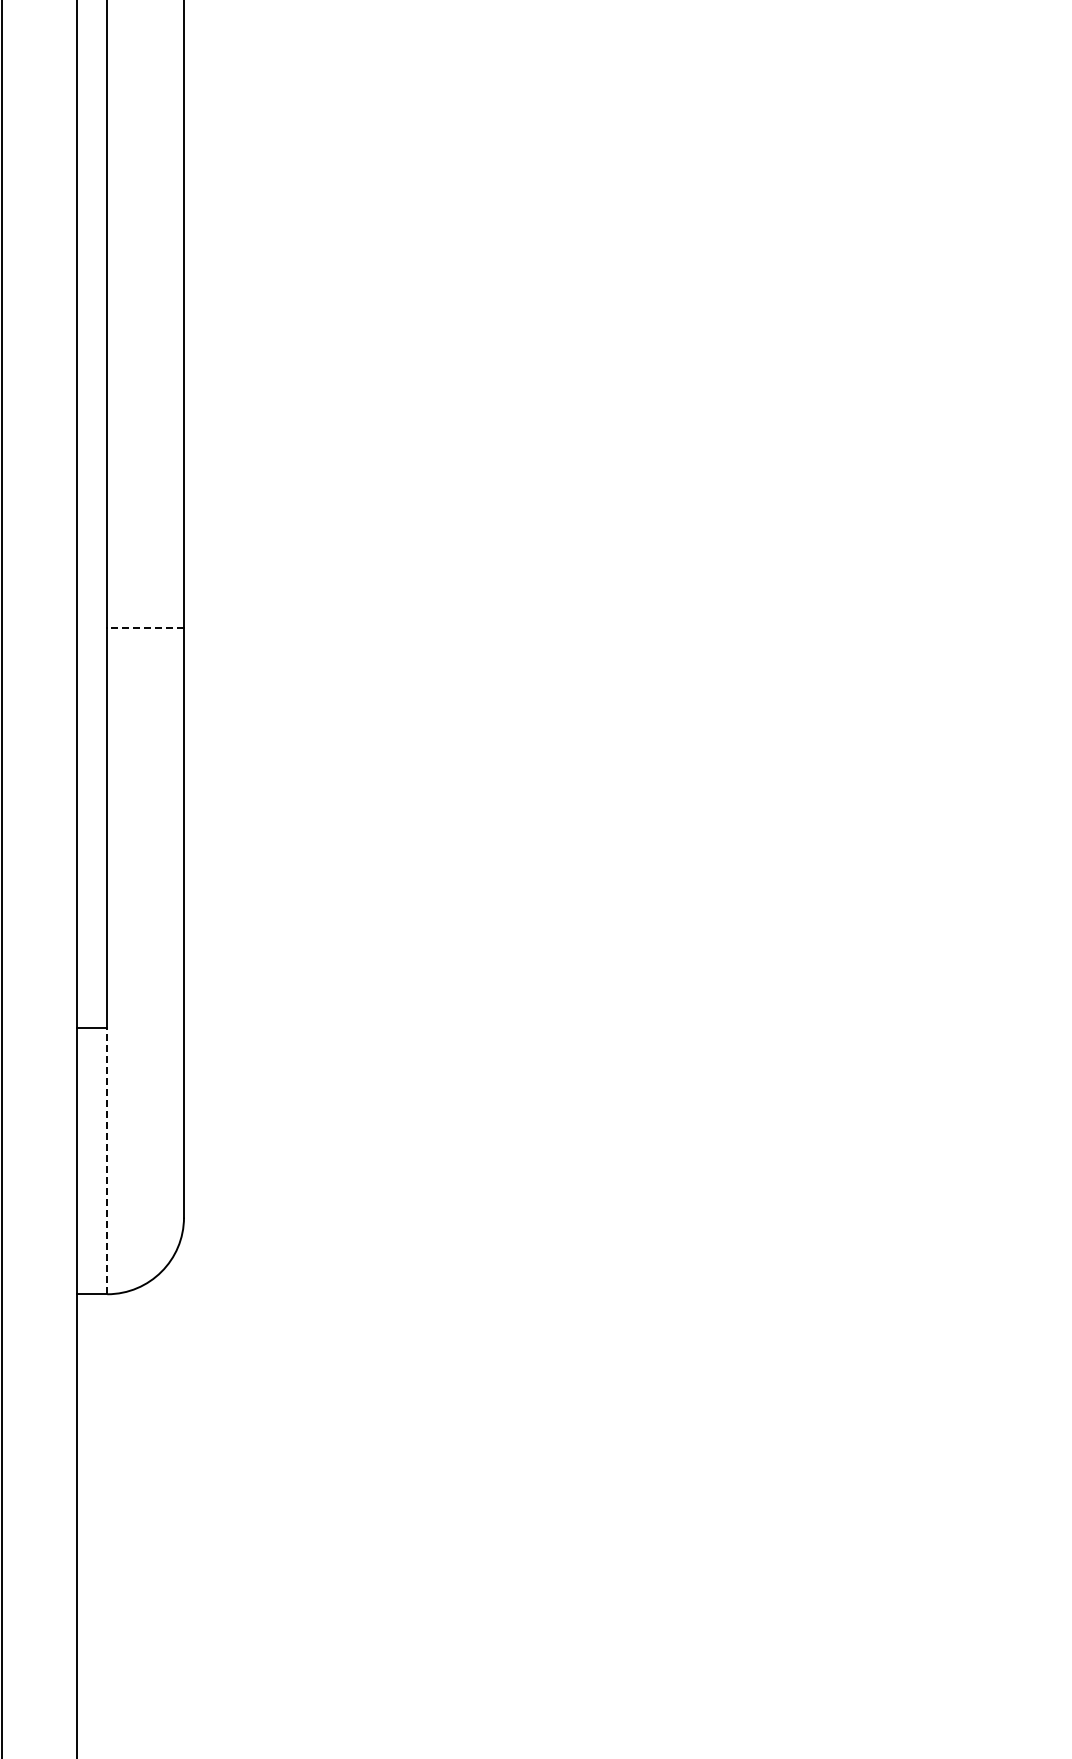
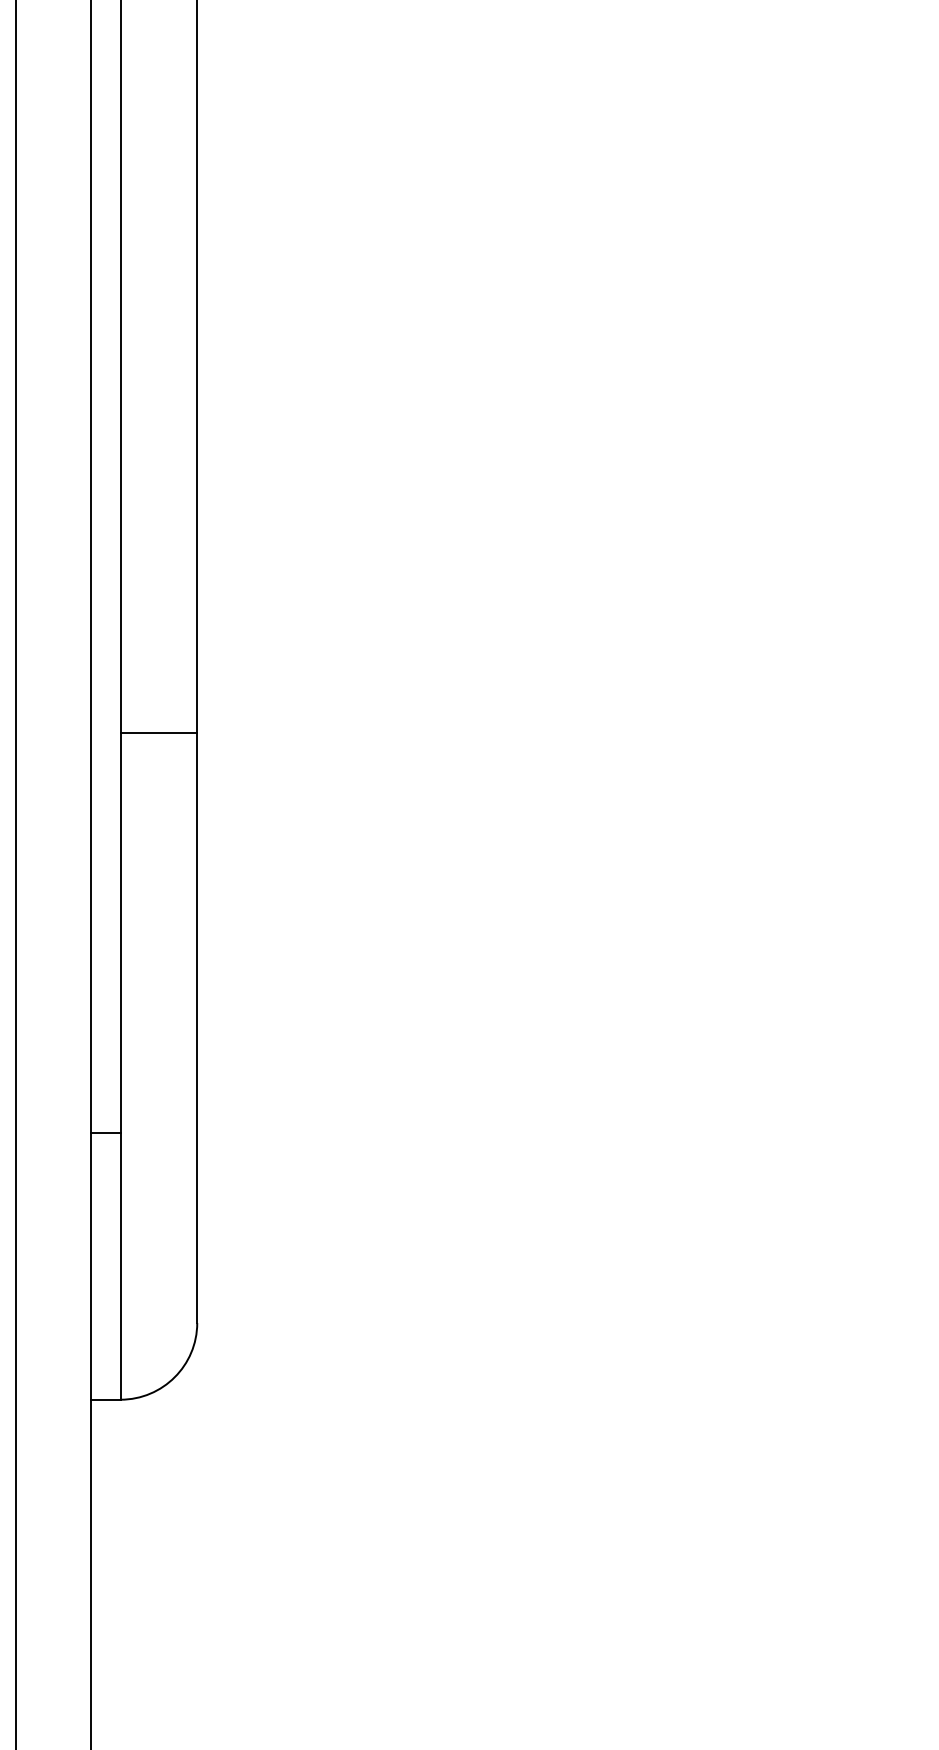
line: (145, 627) -> (158, 732), dashed -> solid
line: (107, 1160) -> (120, 1265), dashed -> solid

